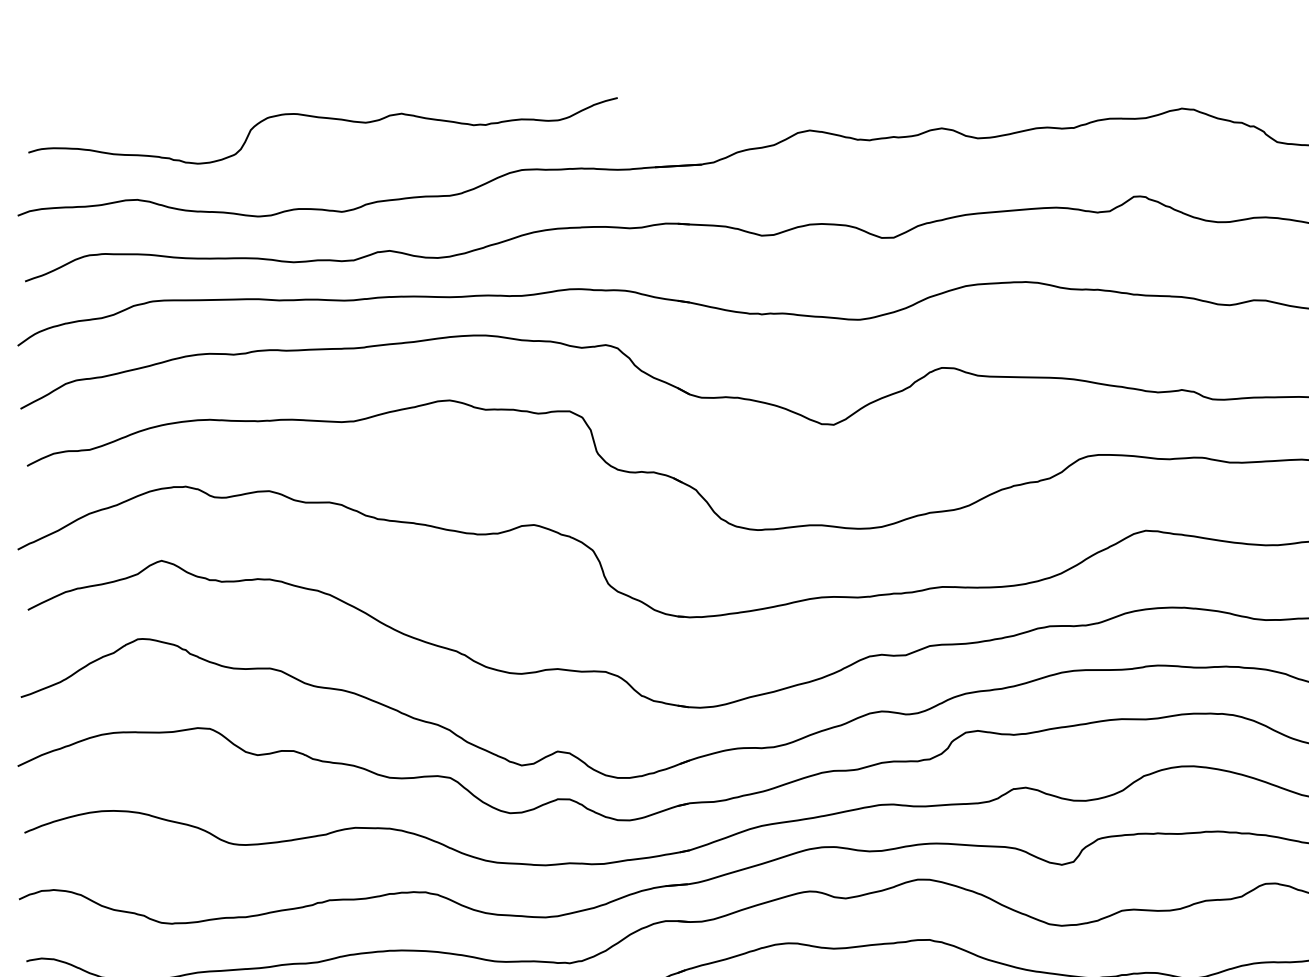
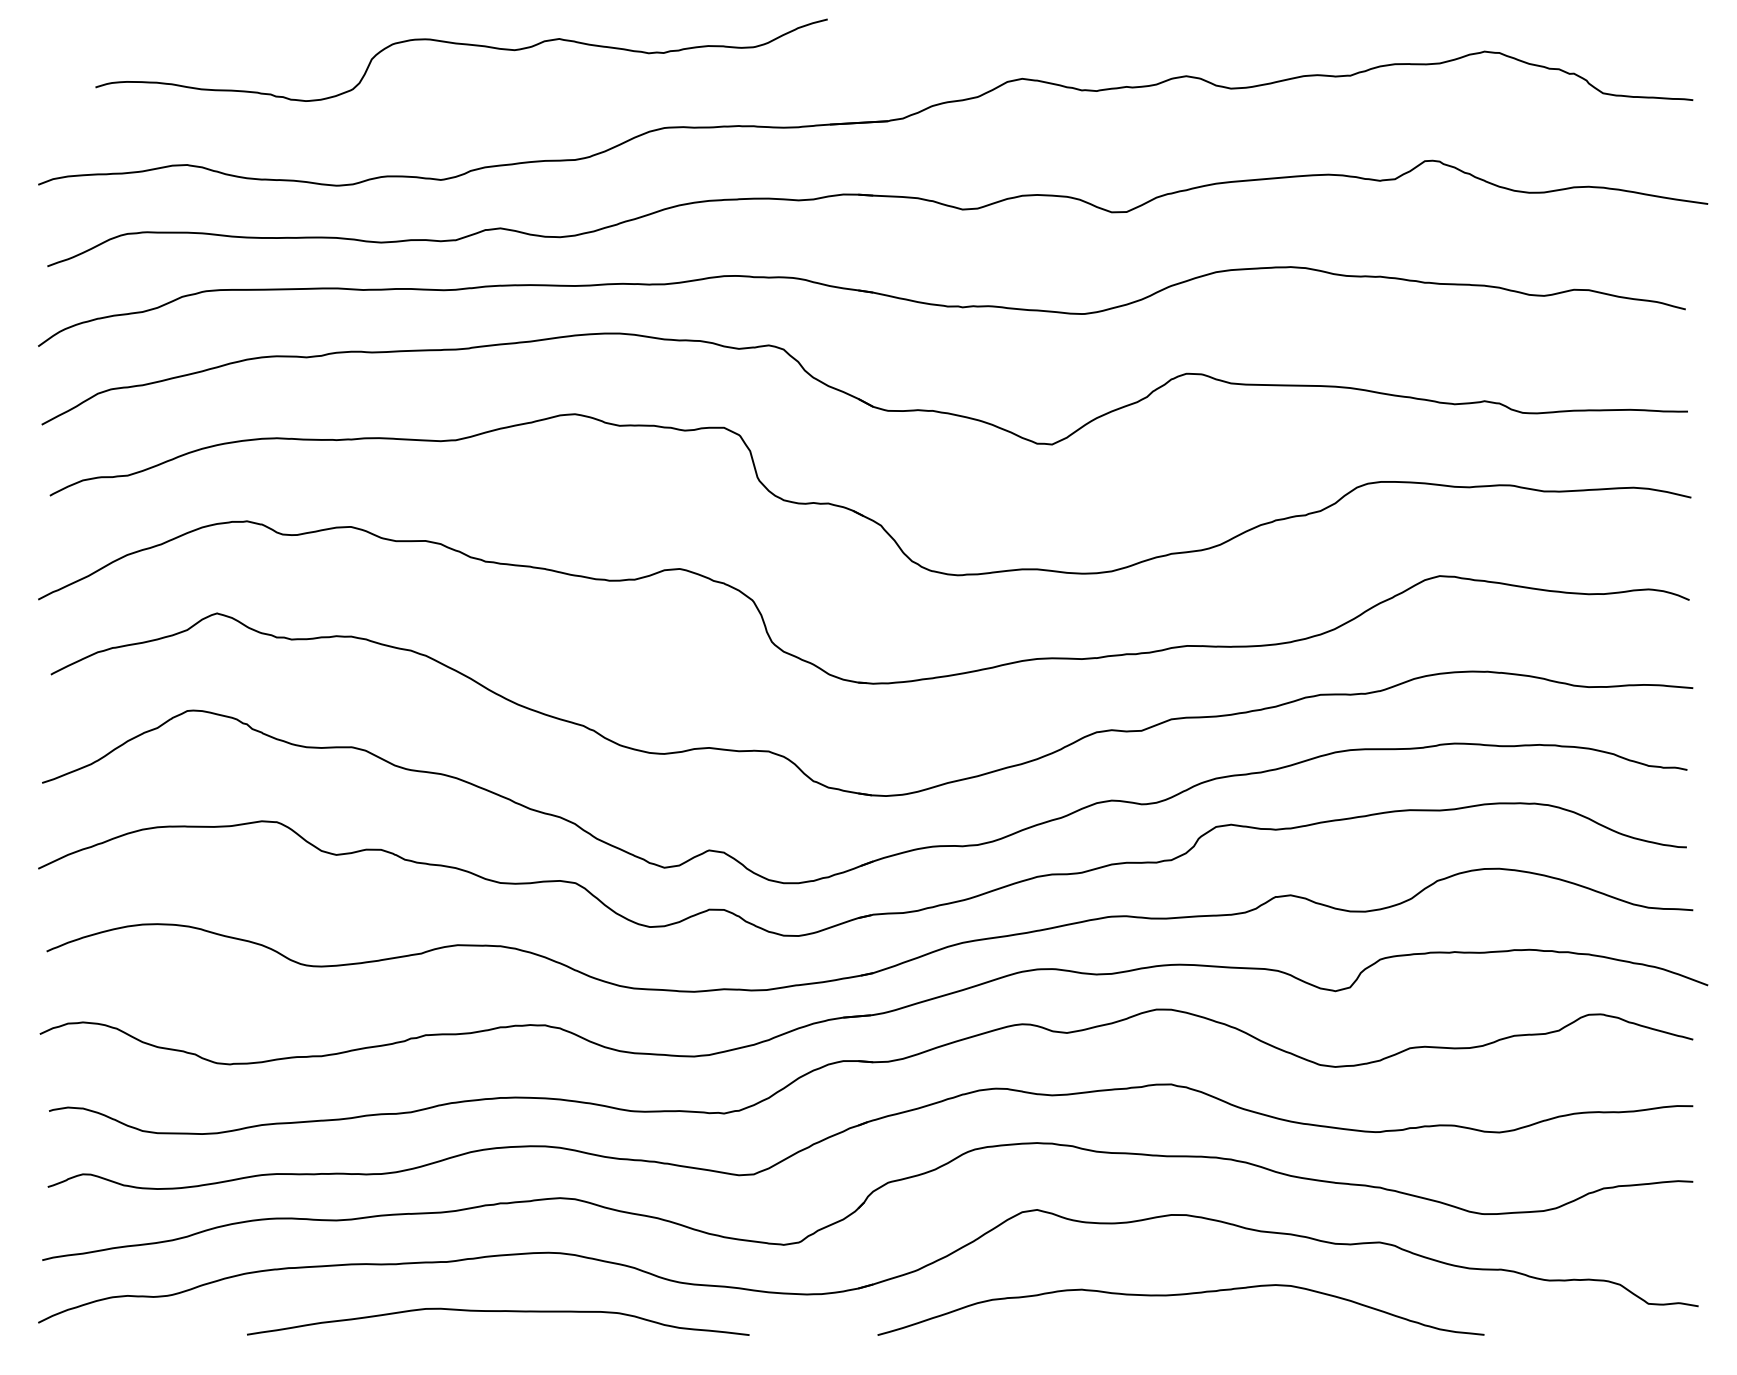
curve: (325, 118) -> (464, 45), moved

